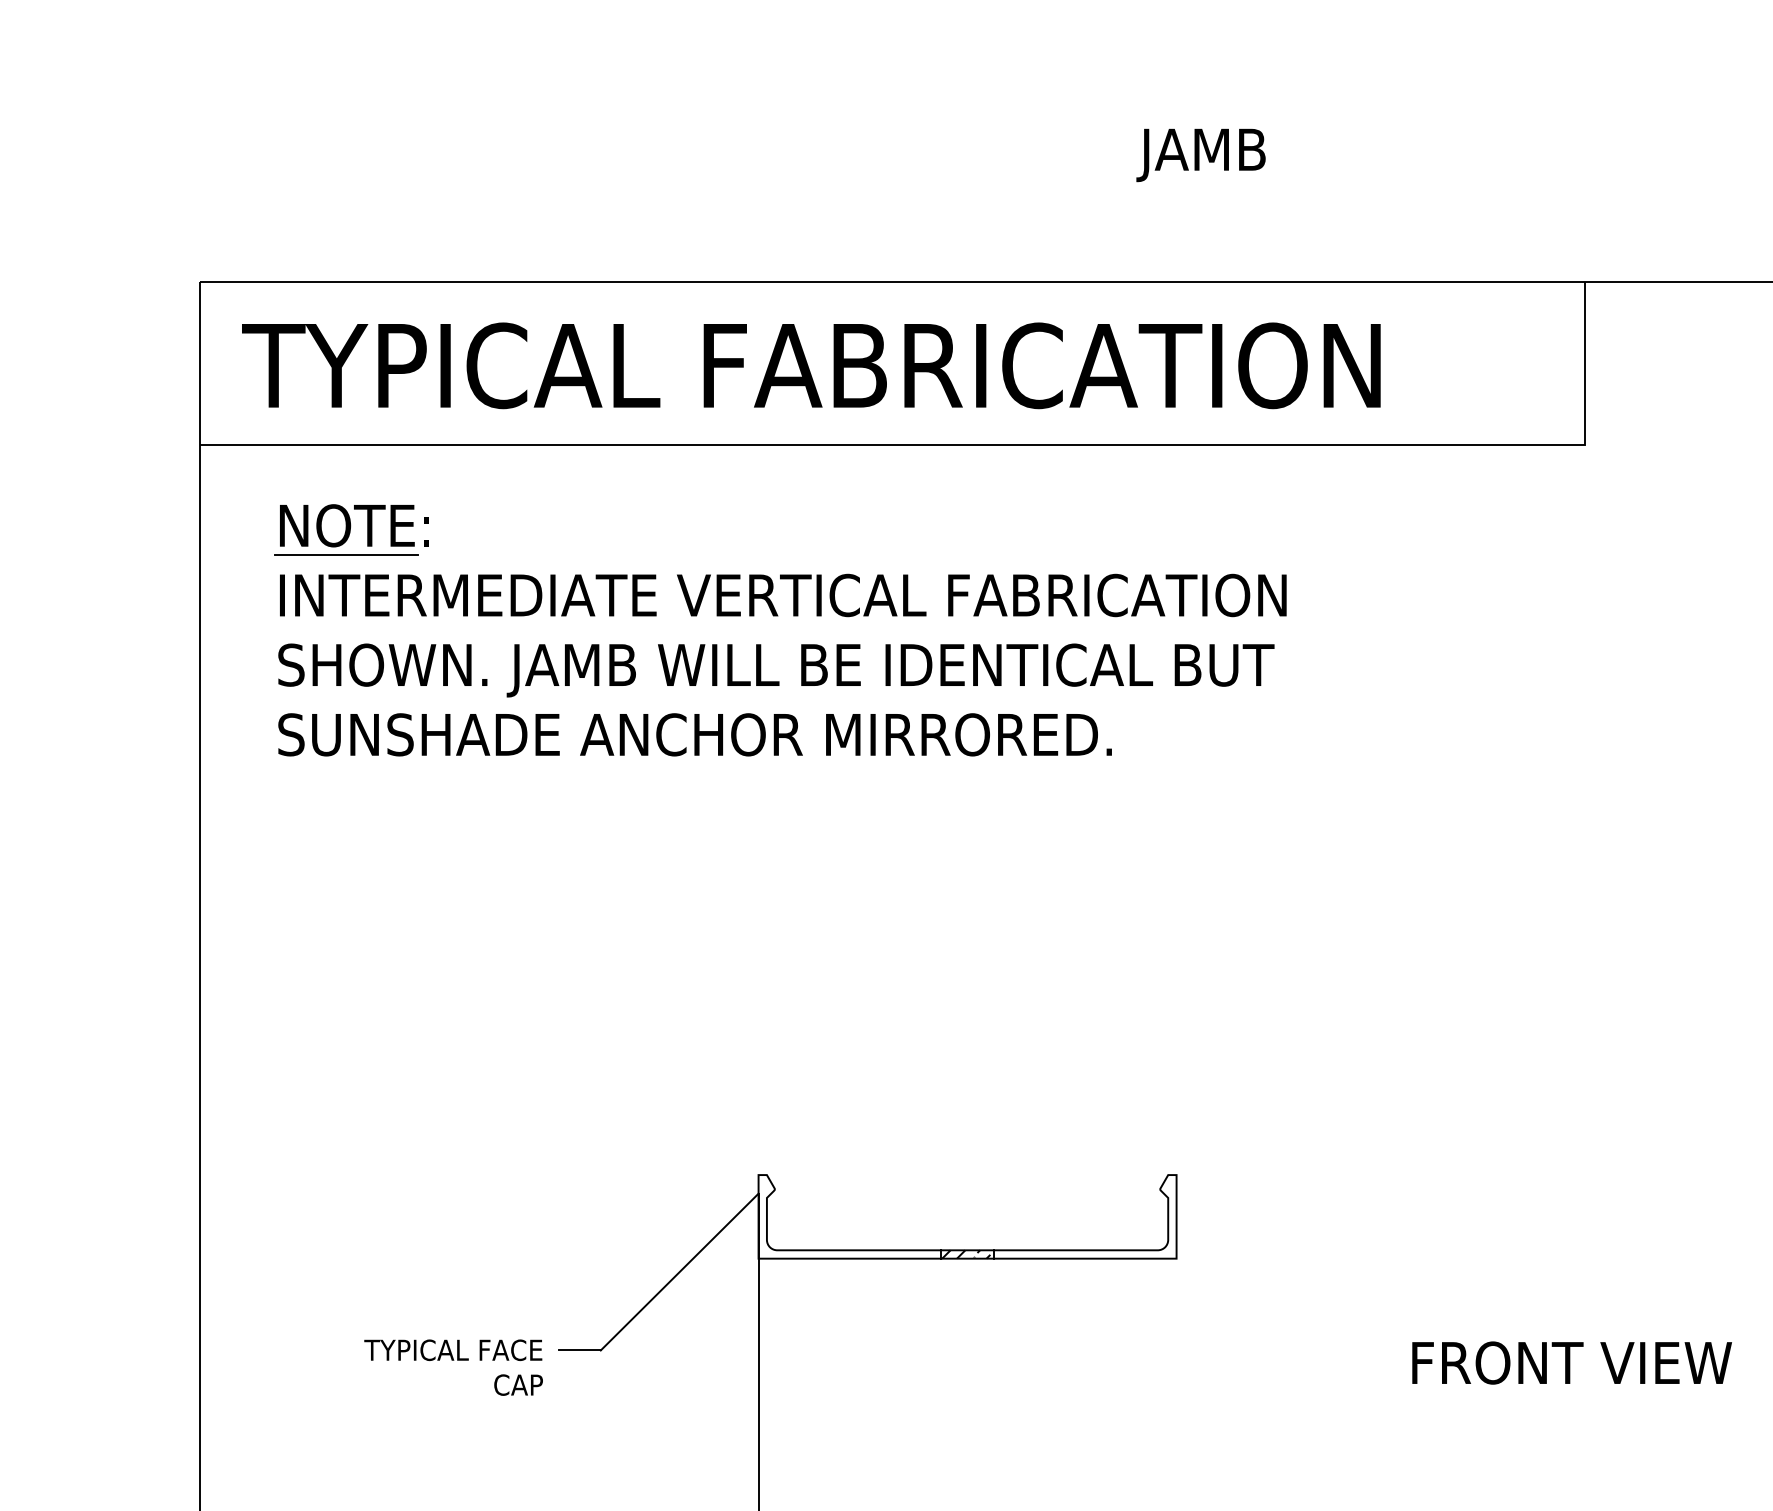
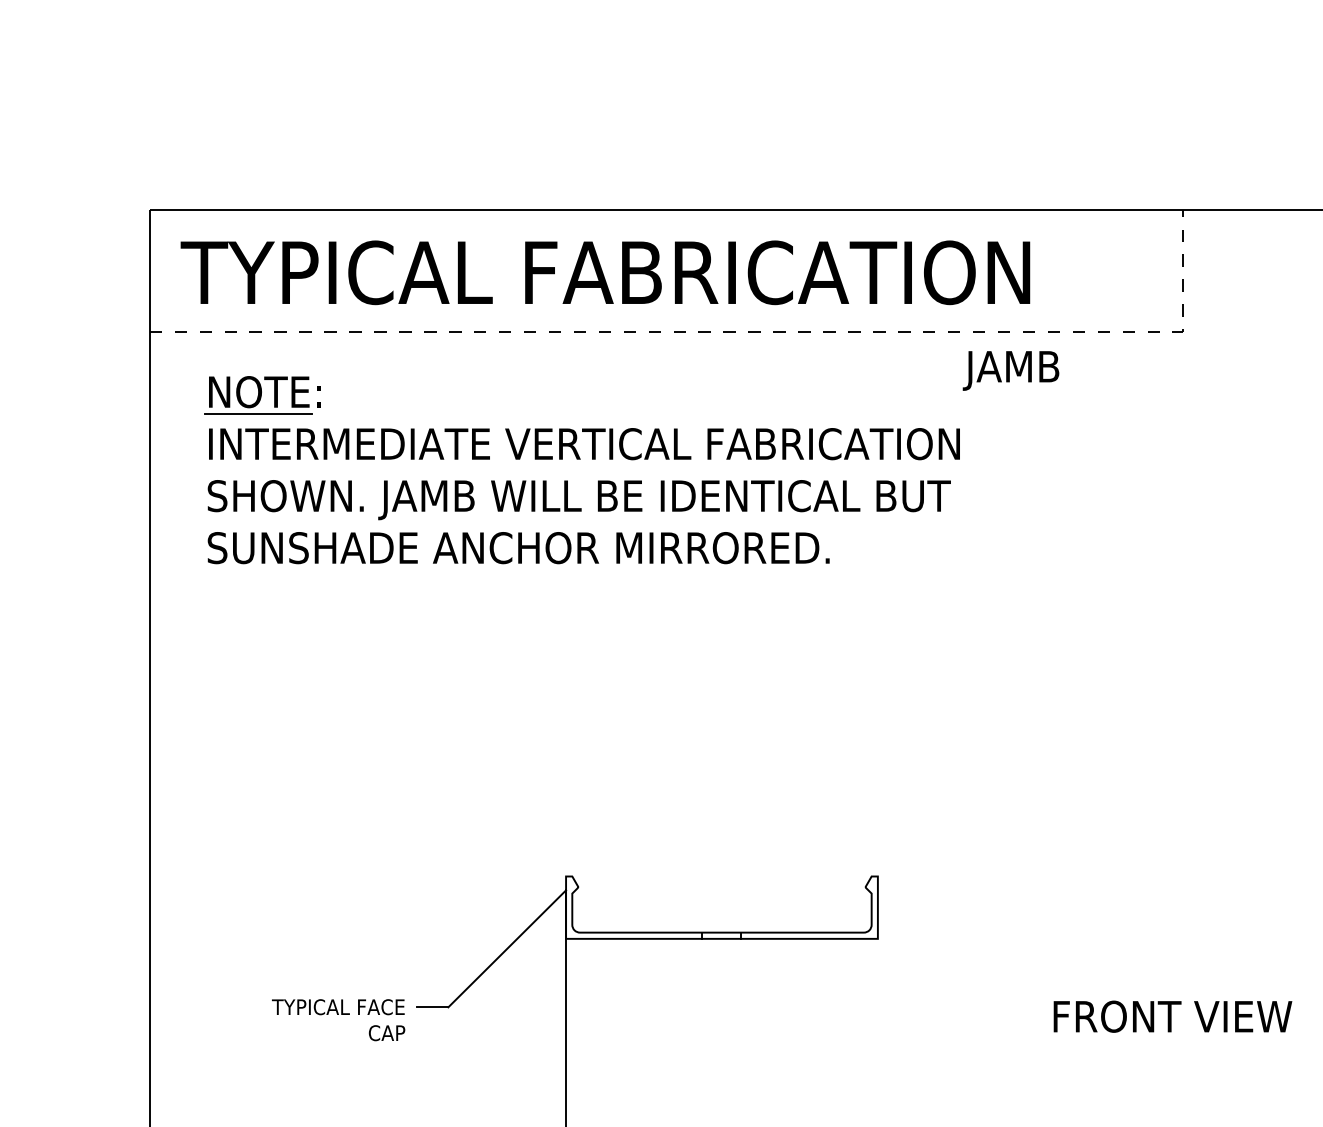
text: (1200, 155) -> (1010, 371), moved
line: (975, 444) -> (727, 331), solid -> dashed
hatch: (966, 1254) -> (721, 935), removed

